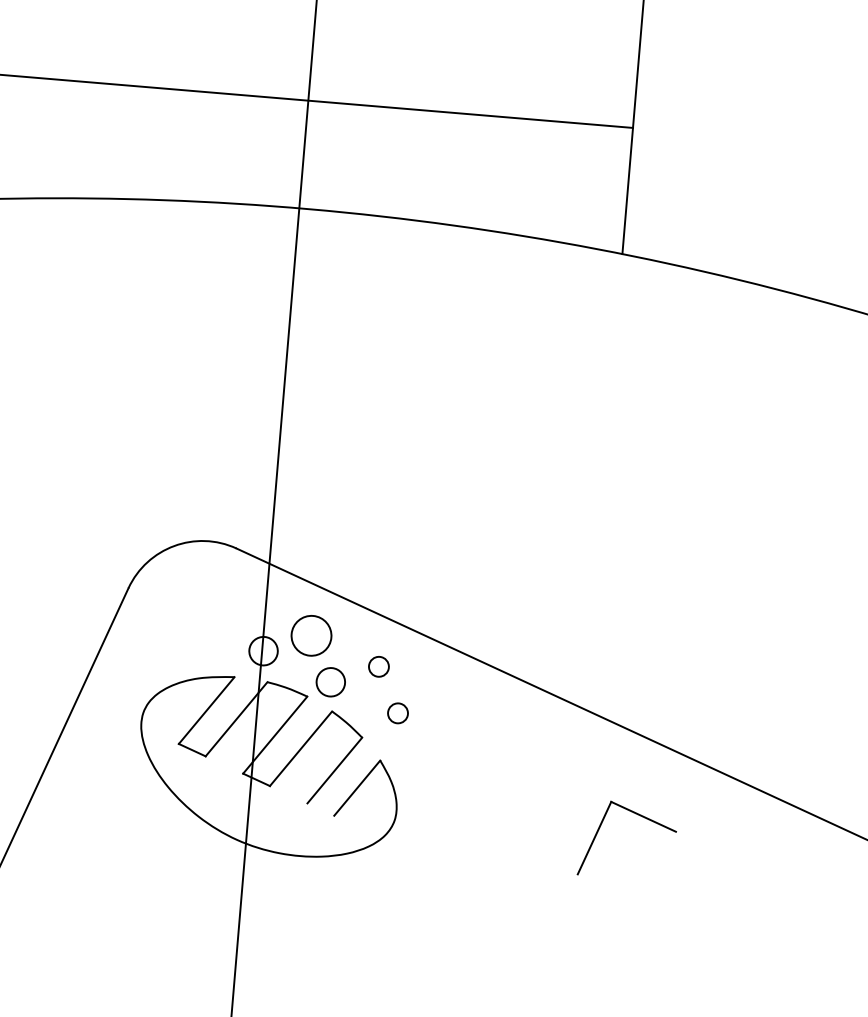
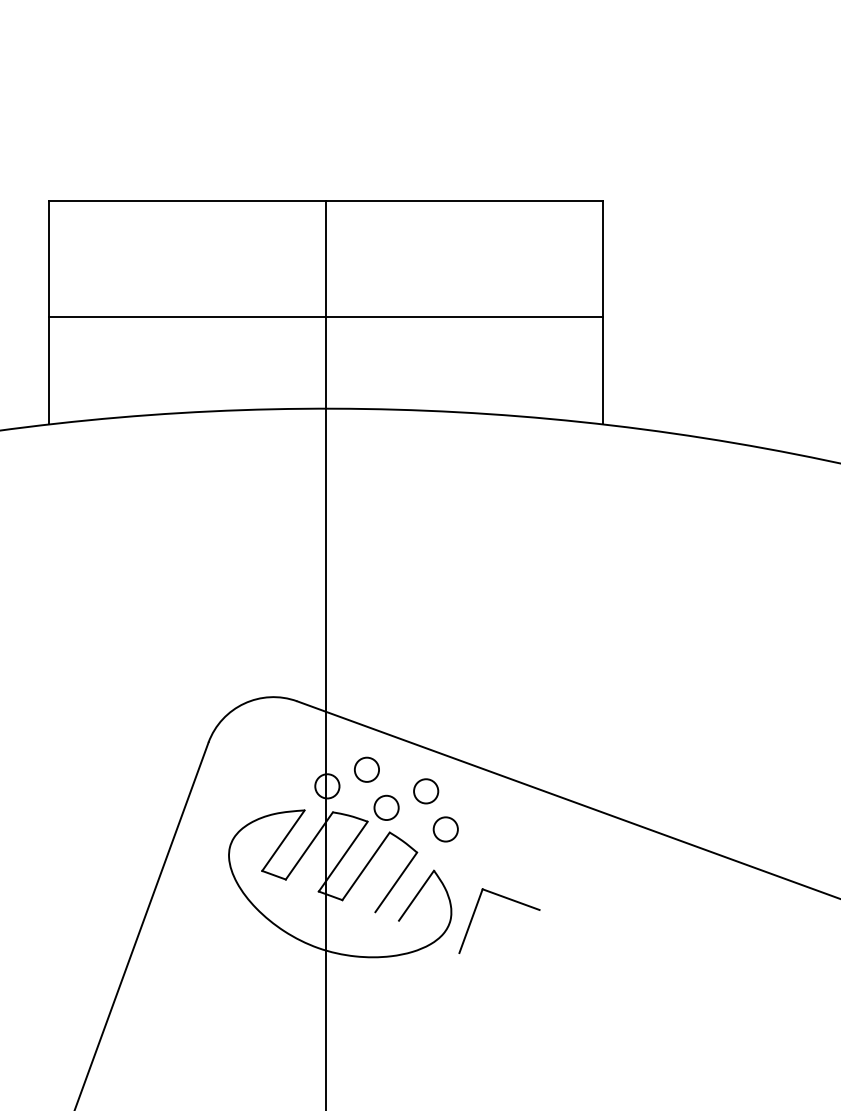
circle: (311, 635) -> (366, 769), size x0.71
circle: (379, 666) -> (426, 791), size x1.43
circle: (397, 713) -> (445, 829), size x1.43
part: (639, 816) -> (507, 899), moved

